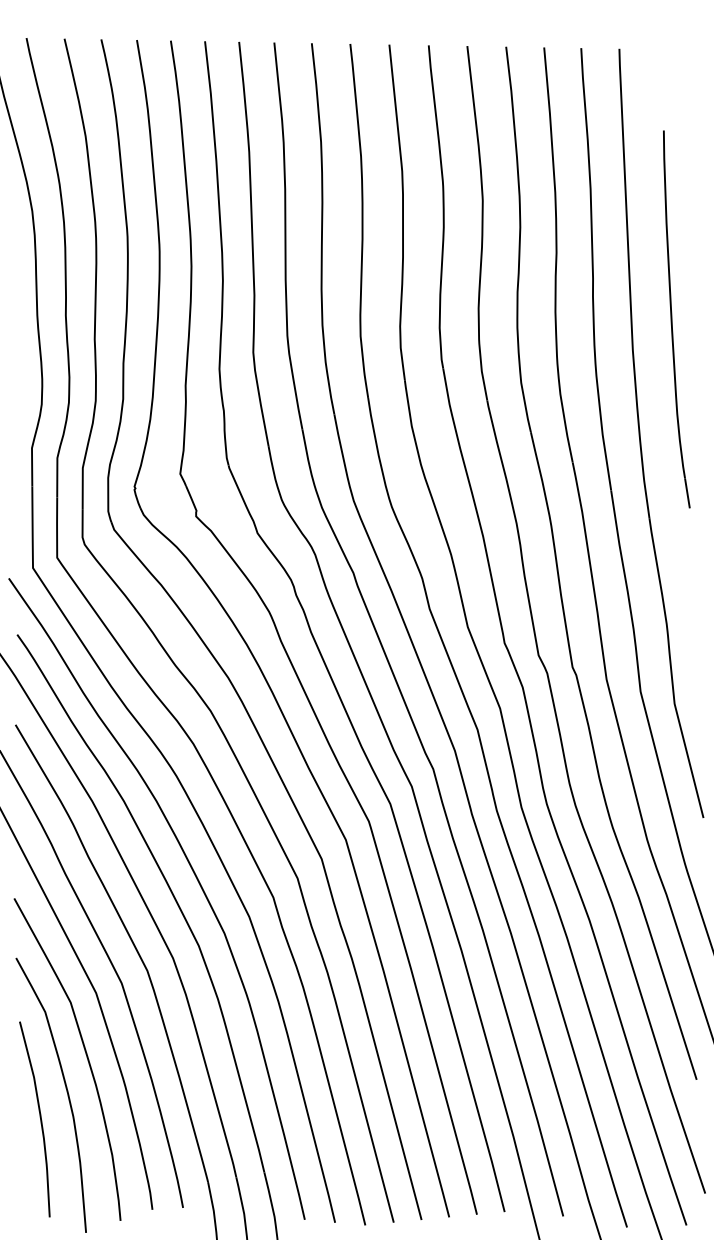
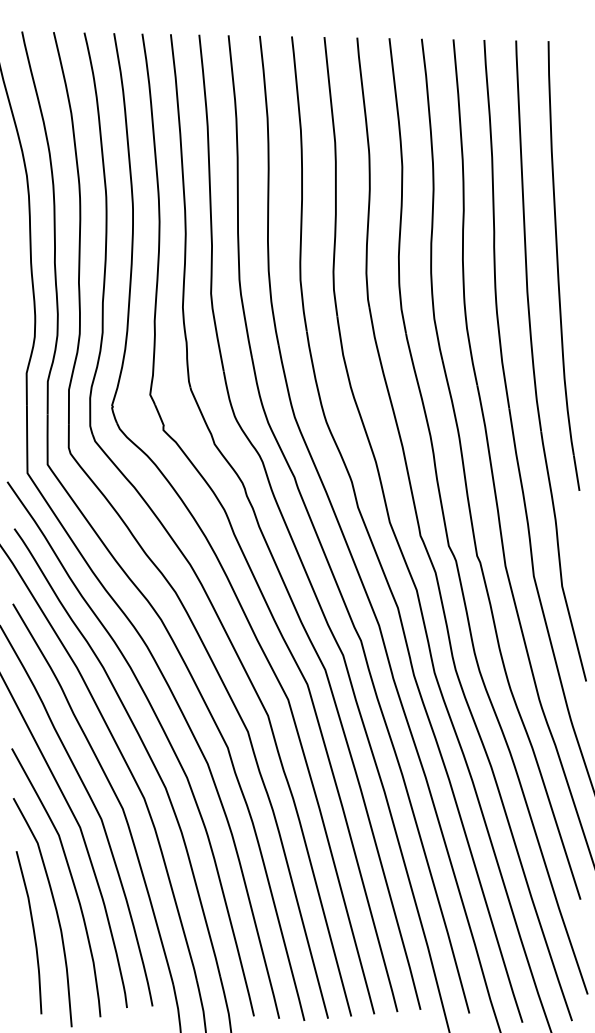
part: (676, 318) -> (563, 265), size x1.43

